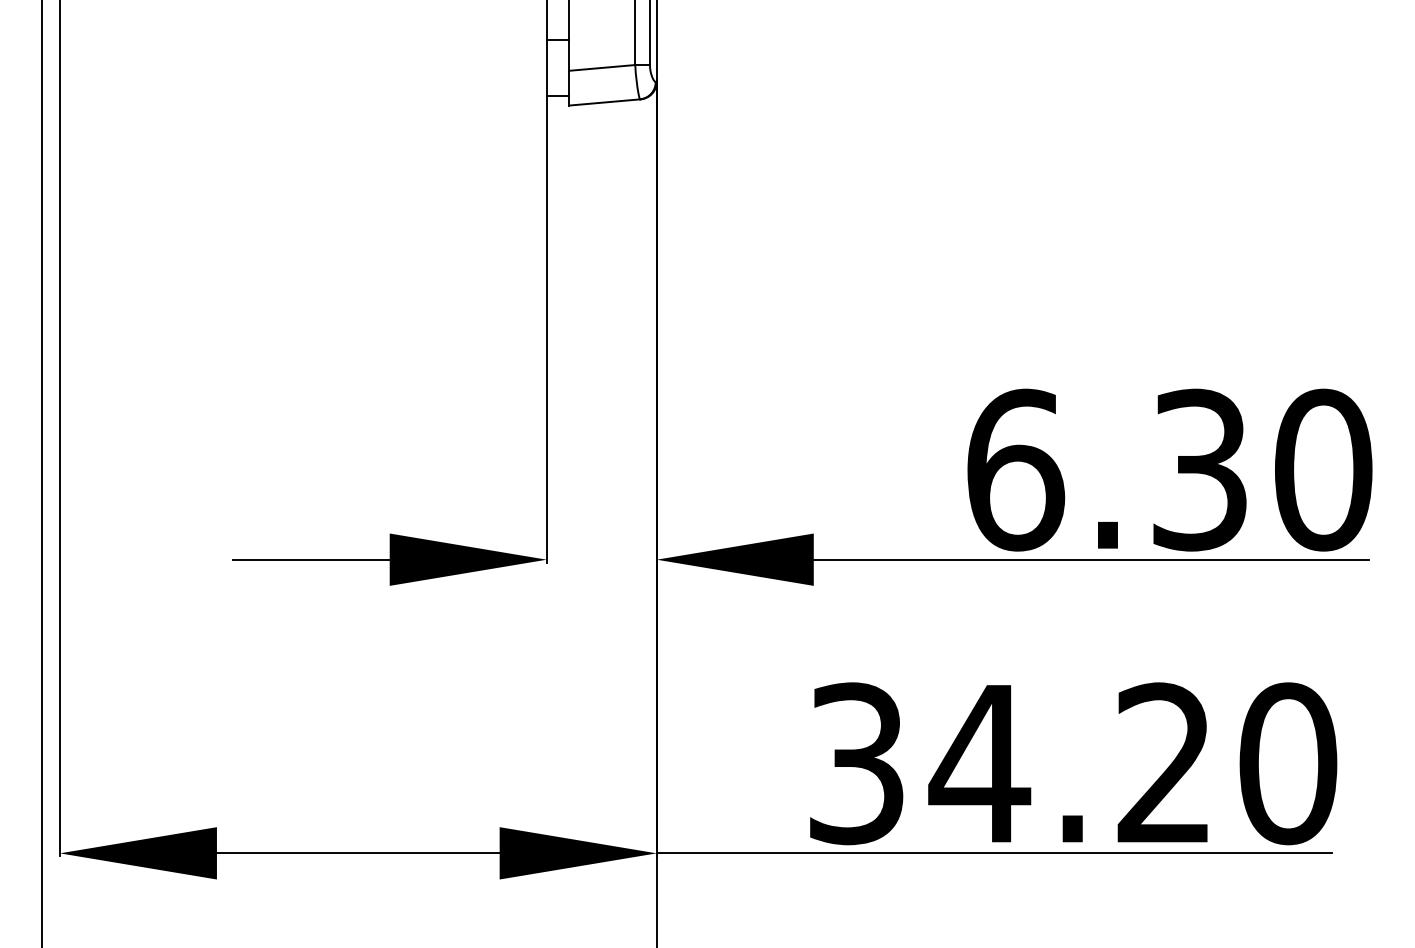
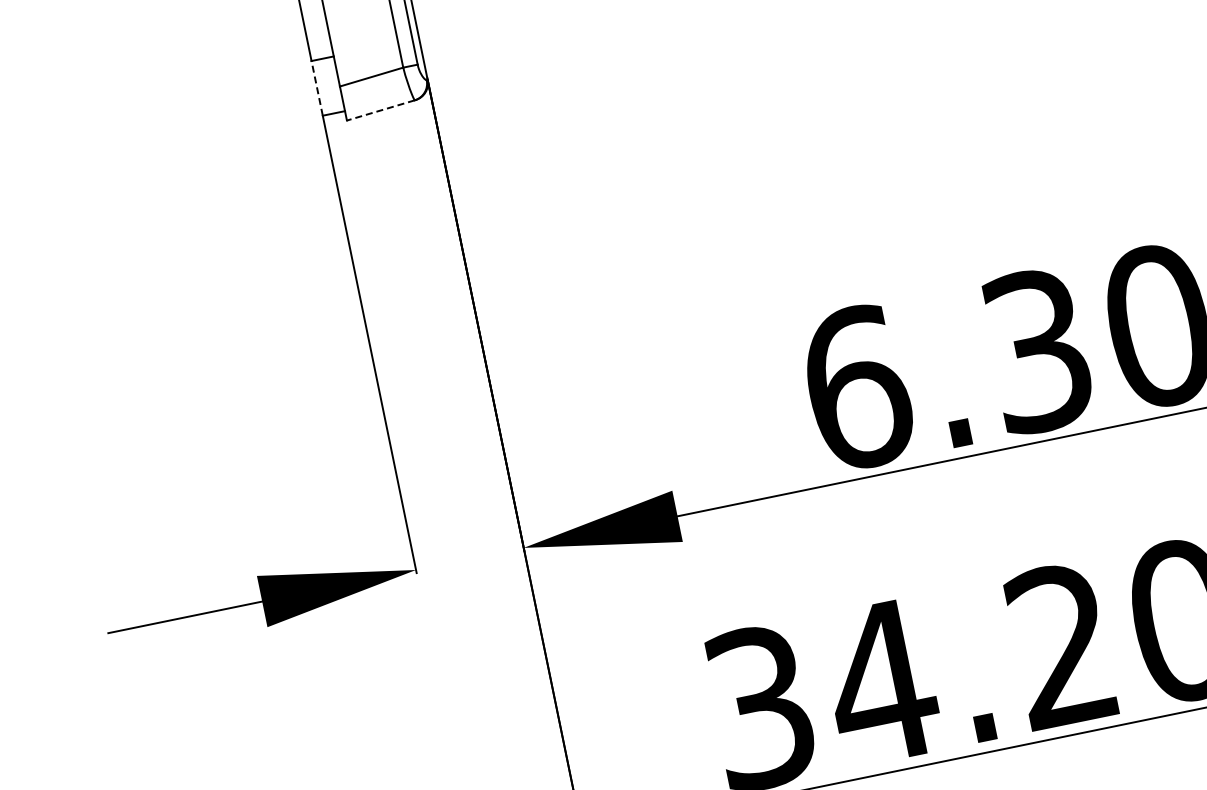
line: (546, 68) -> (316, 88), solid -> dashed
line: (604, 102) -> (380, 110), solid -> dashed

